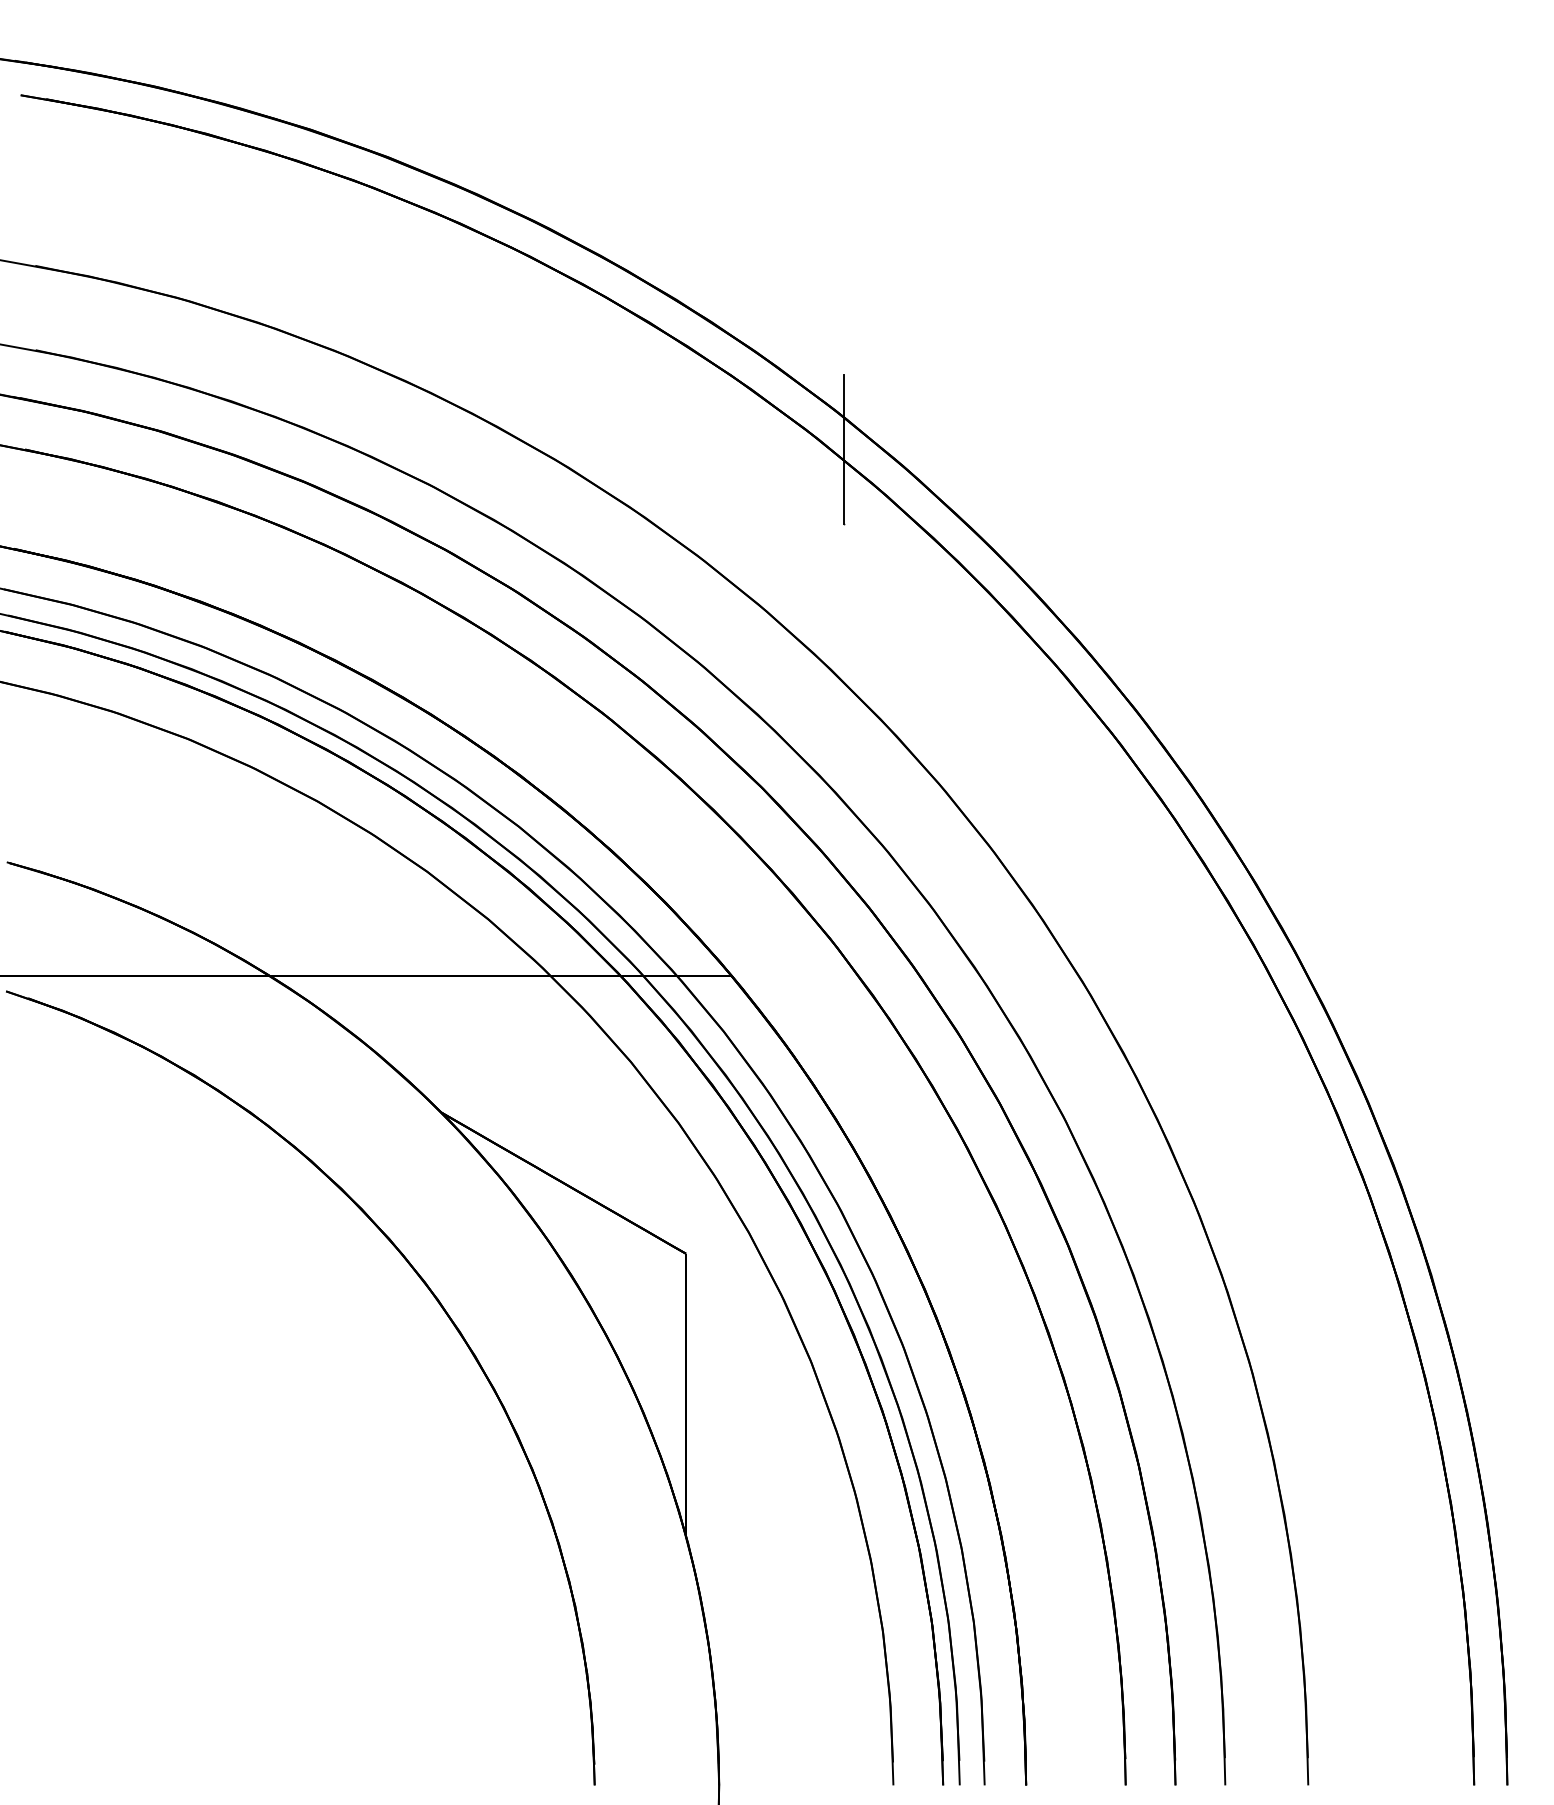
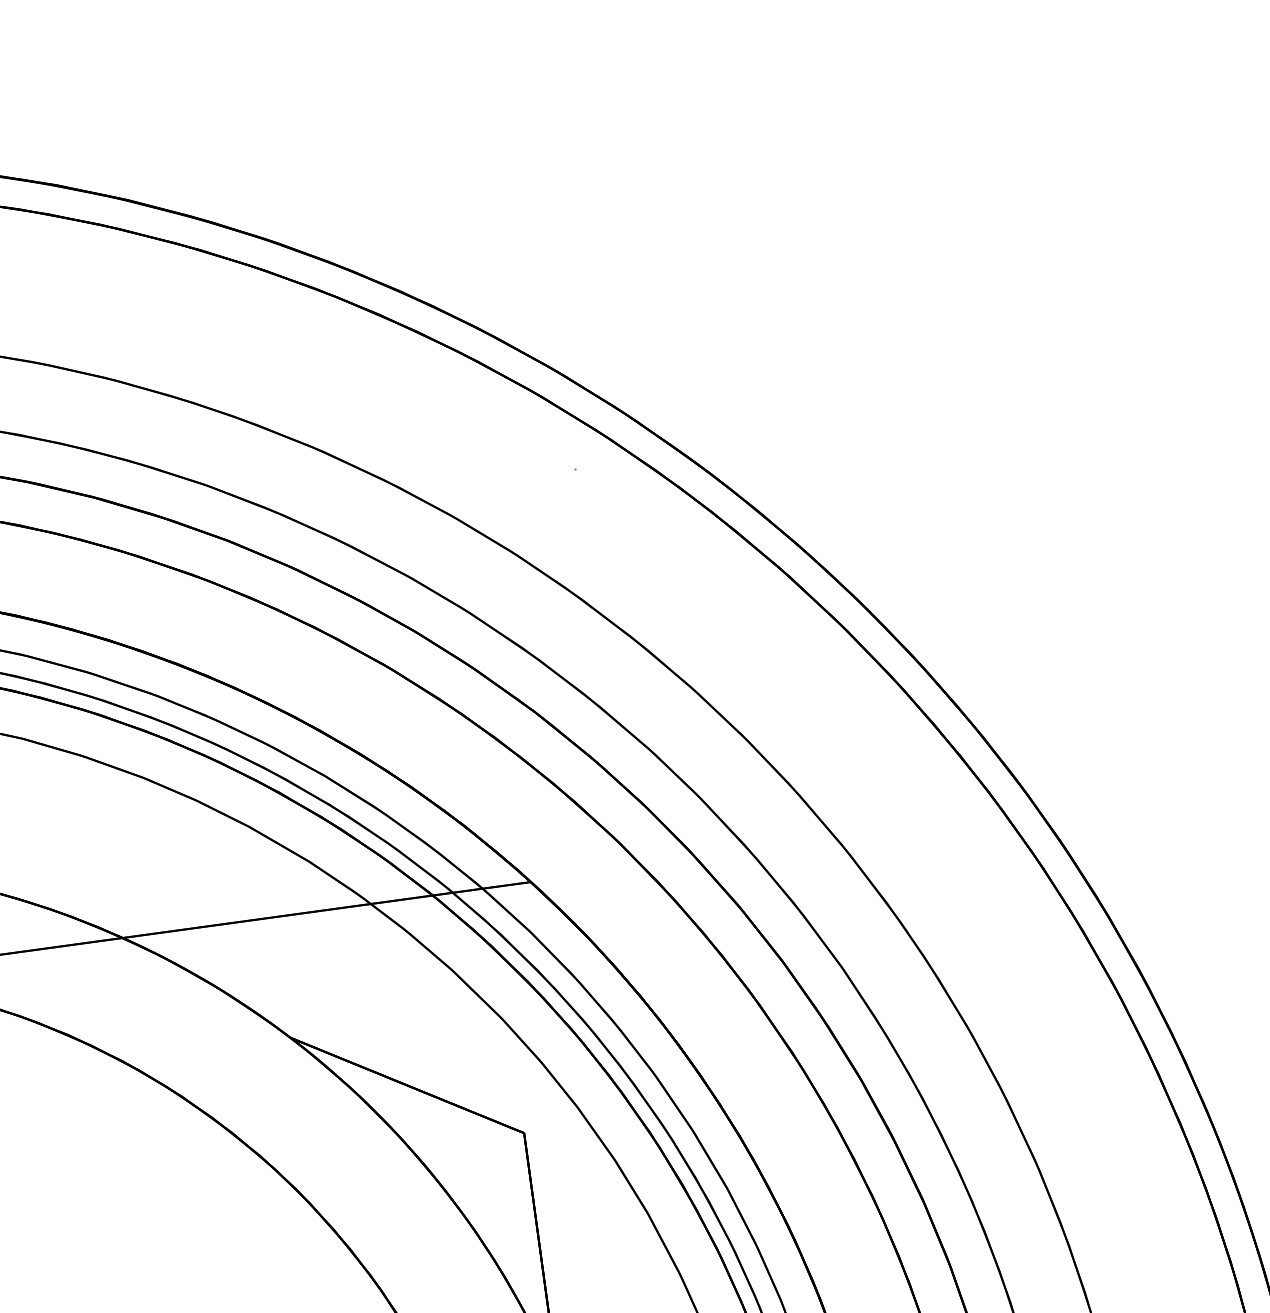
line: (843, 449) -> (566, 403), removed

